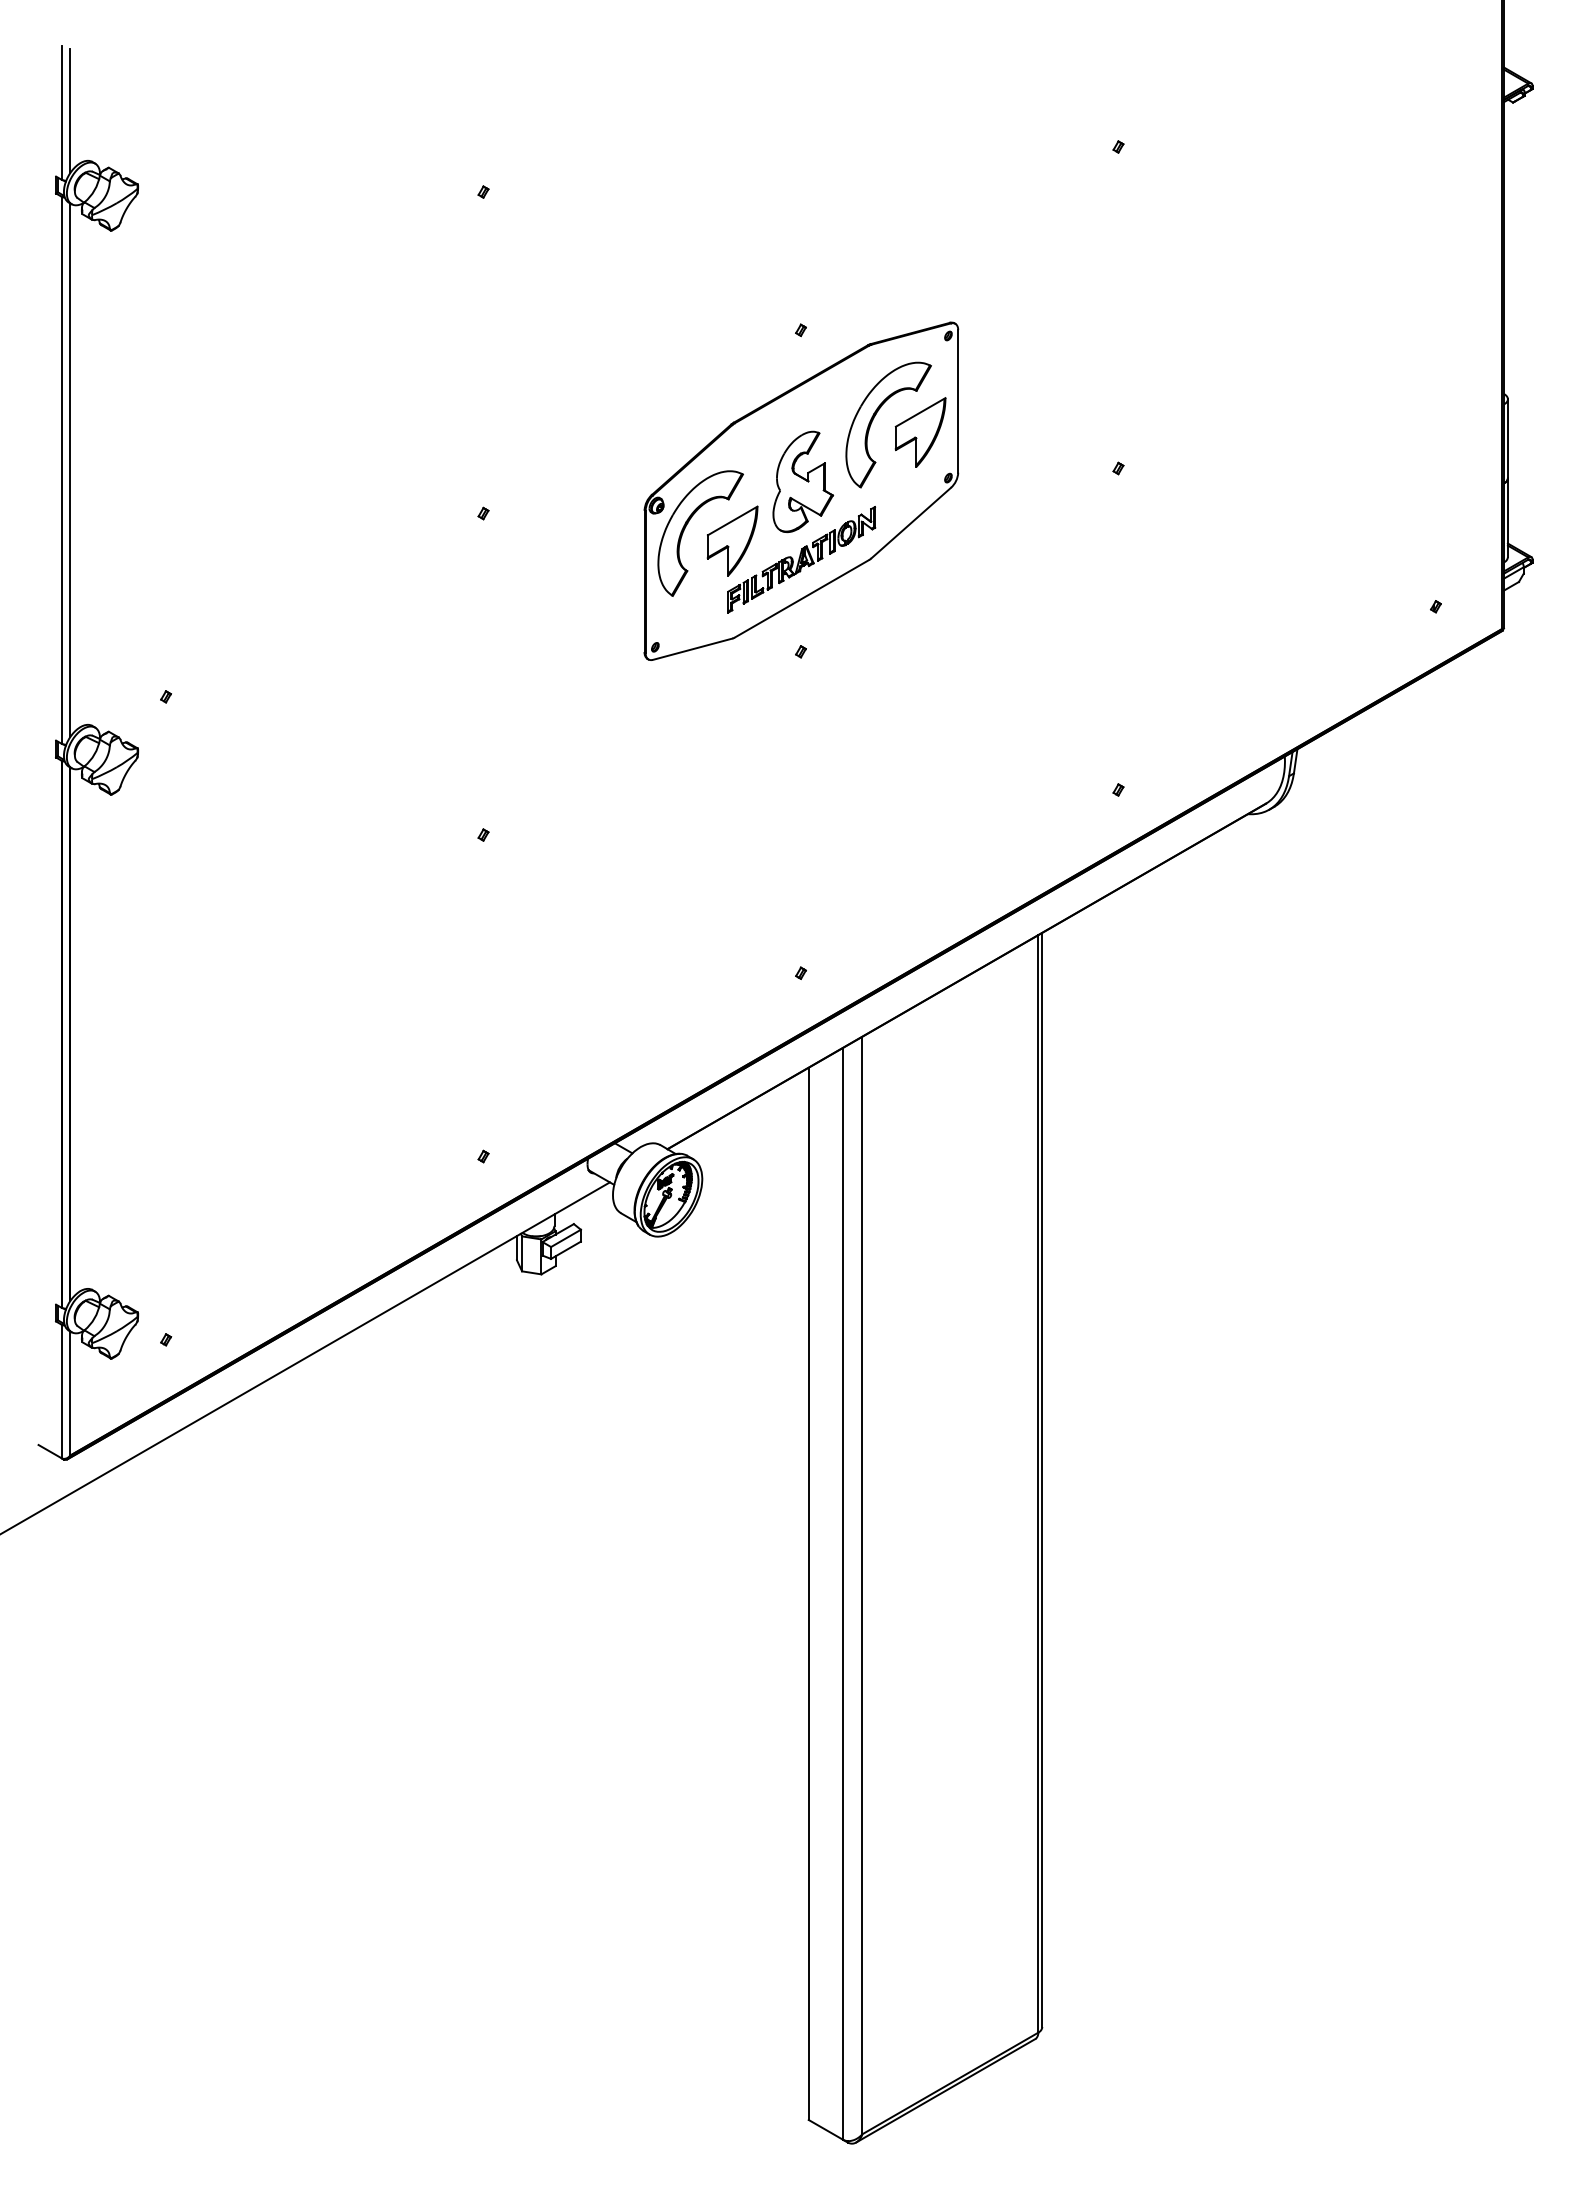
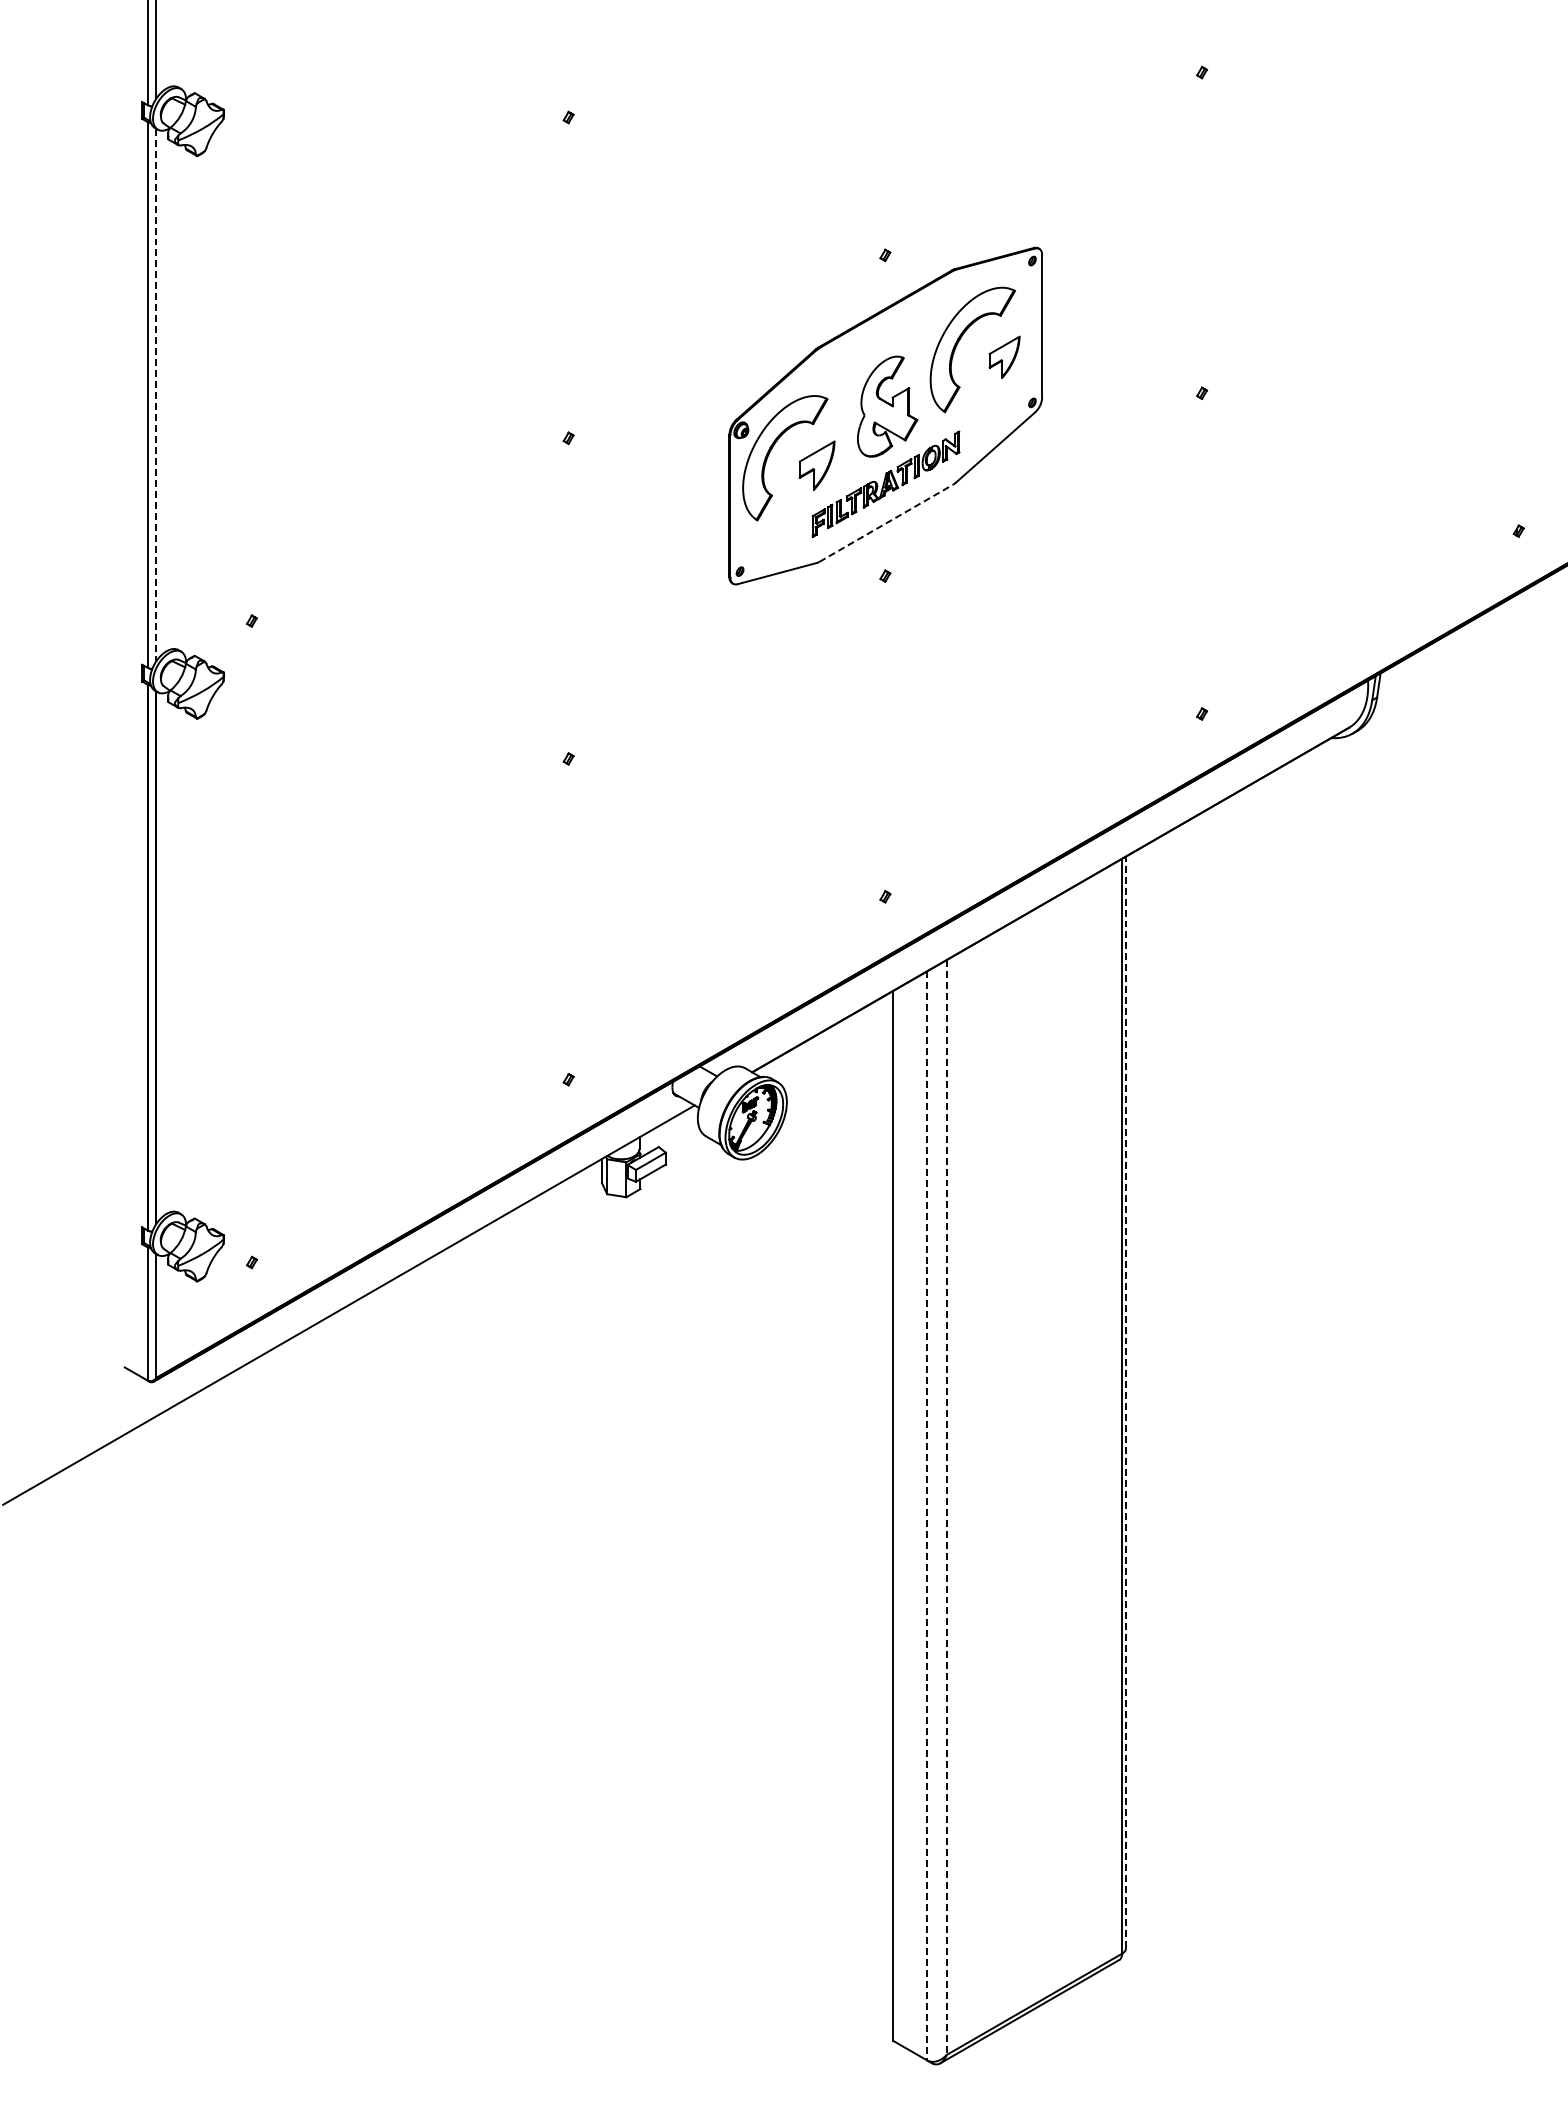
part: (920, 432) -> (1004, 357), size x0.6
line: (70, 470) -> (156, 395), solid -> dashed
part: (732, 540) -> (817, 465), size x0.7
line: (802, 598) -> (886, 522), solid -> dashed
line: (1042, 1479) -> (1126, 1401), solid -> dashed
line: (862, 1585) -> (946, 1507), solid -> dashed
line: (842, 1593) -> (926, 1515), solid -> dashed

